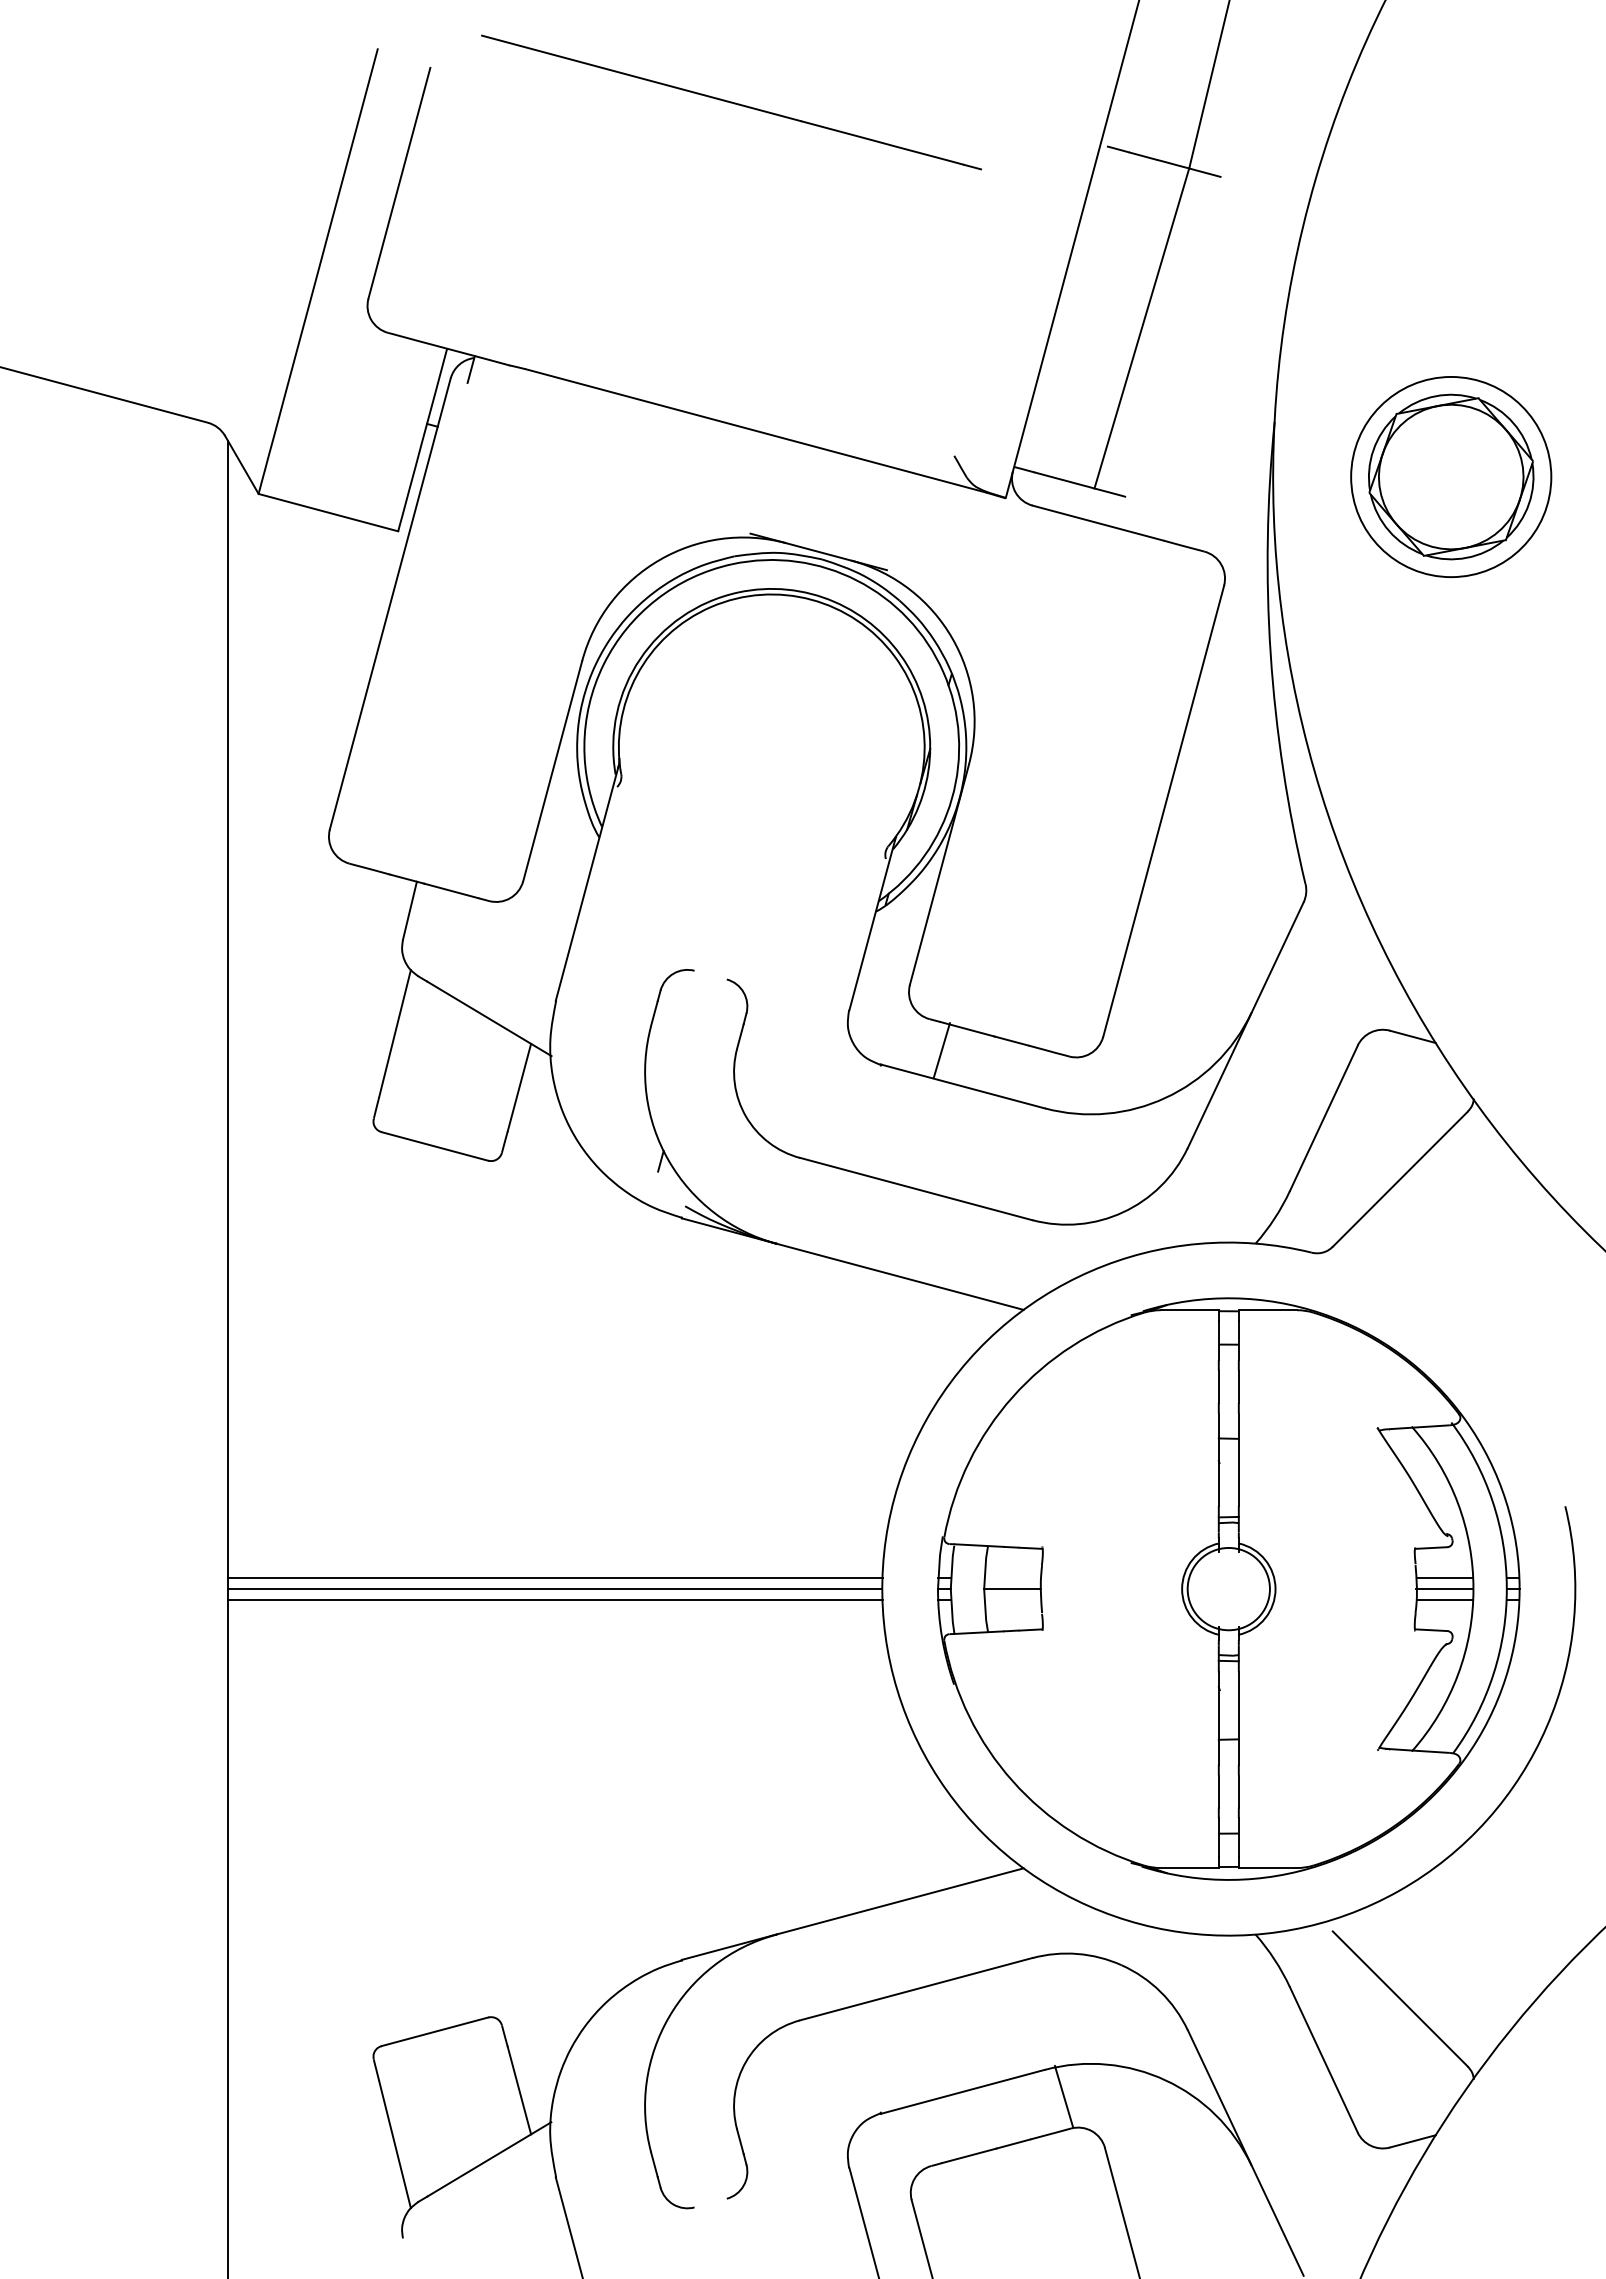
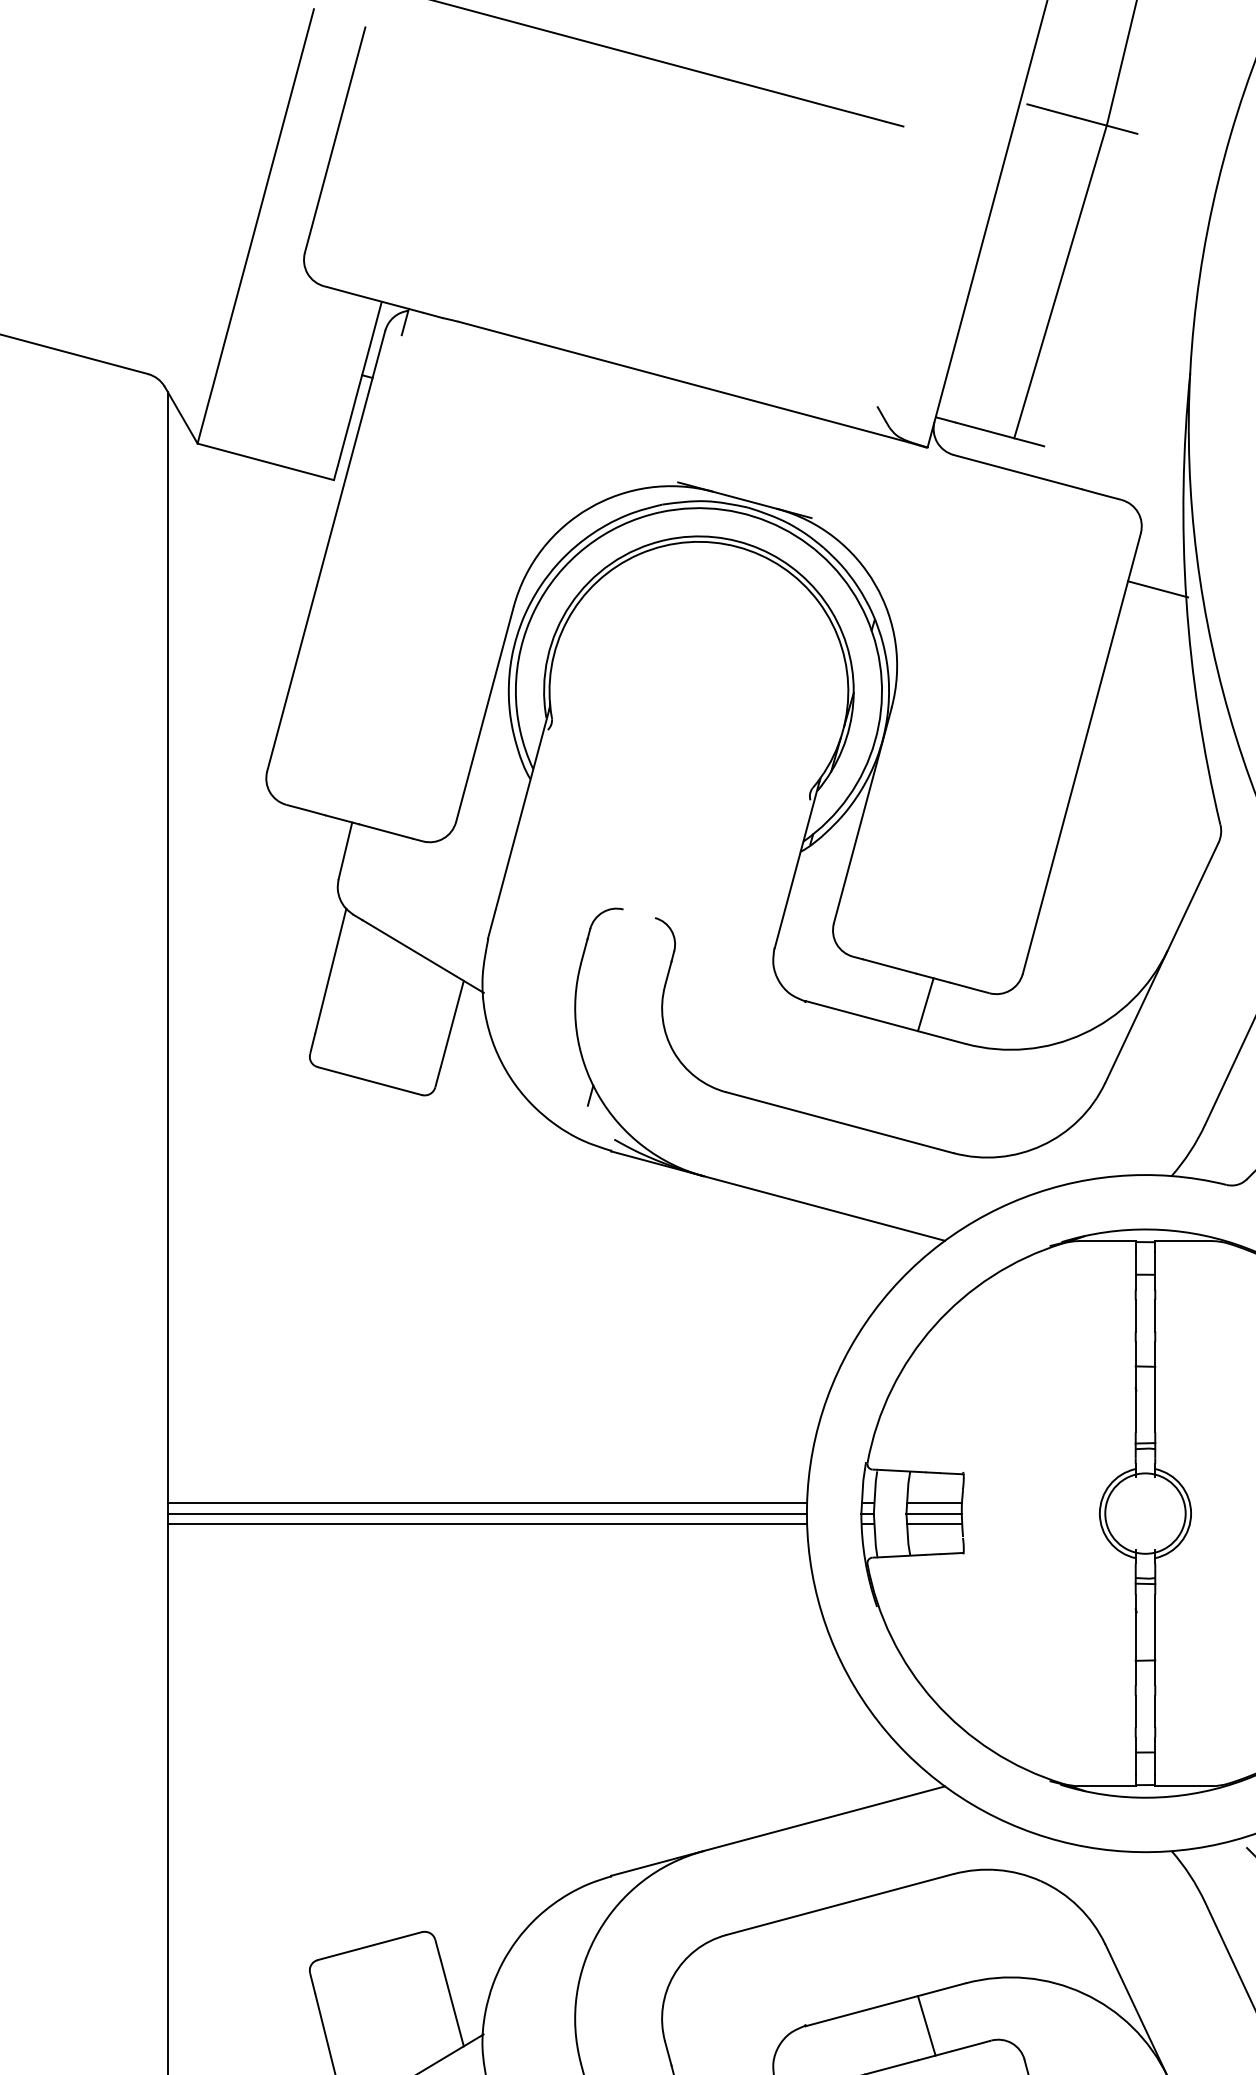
line: (1241, 642) -> (1157, 588), added
line: (941, 1050) -> (925, 1004), moved
line: (1012, 1578) -> (934, 1503), added
line: (1012, 1600) -> (934, 1524), added
line: (1063, 2095) -> (926, 2024), moved

